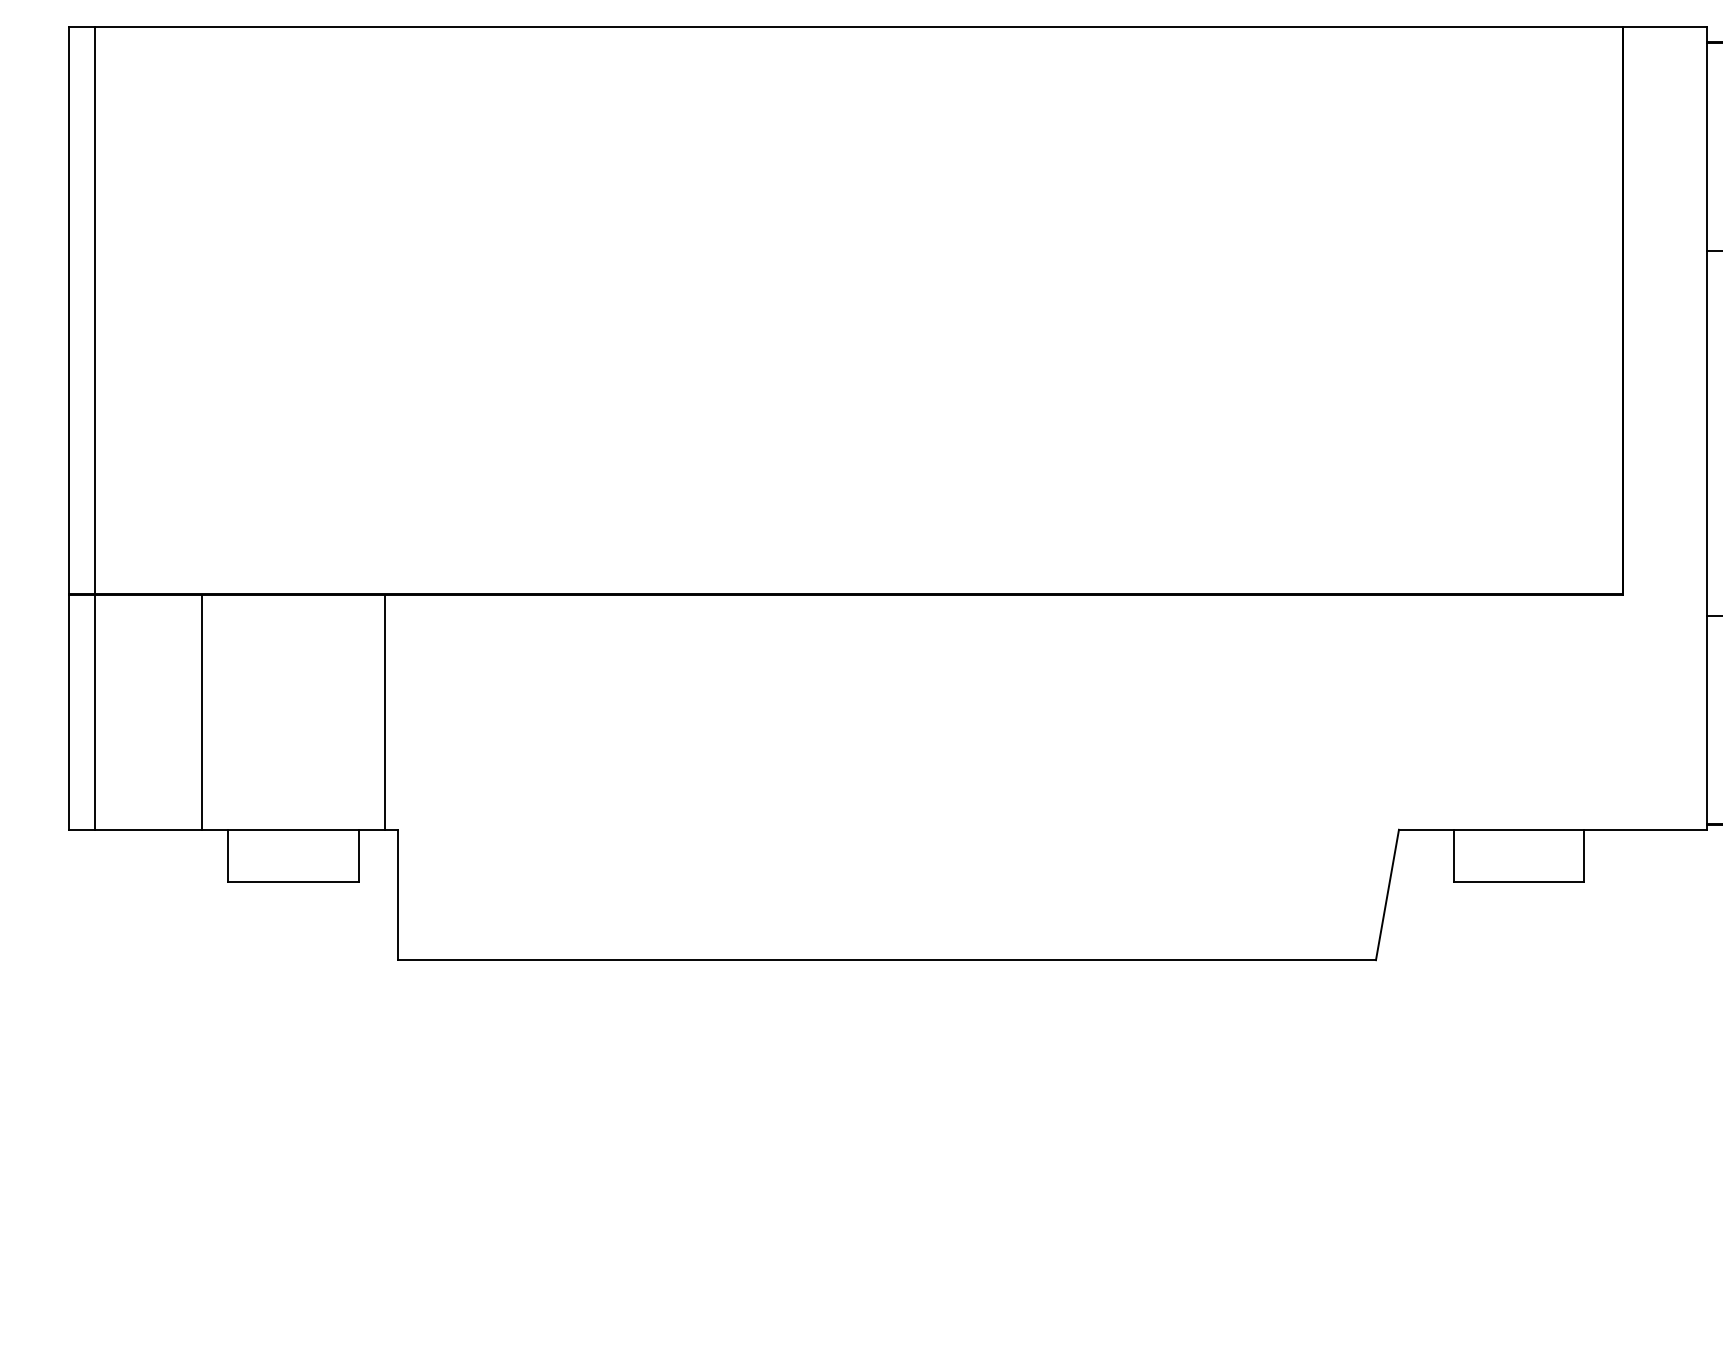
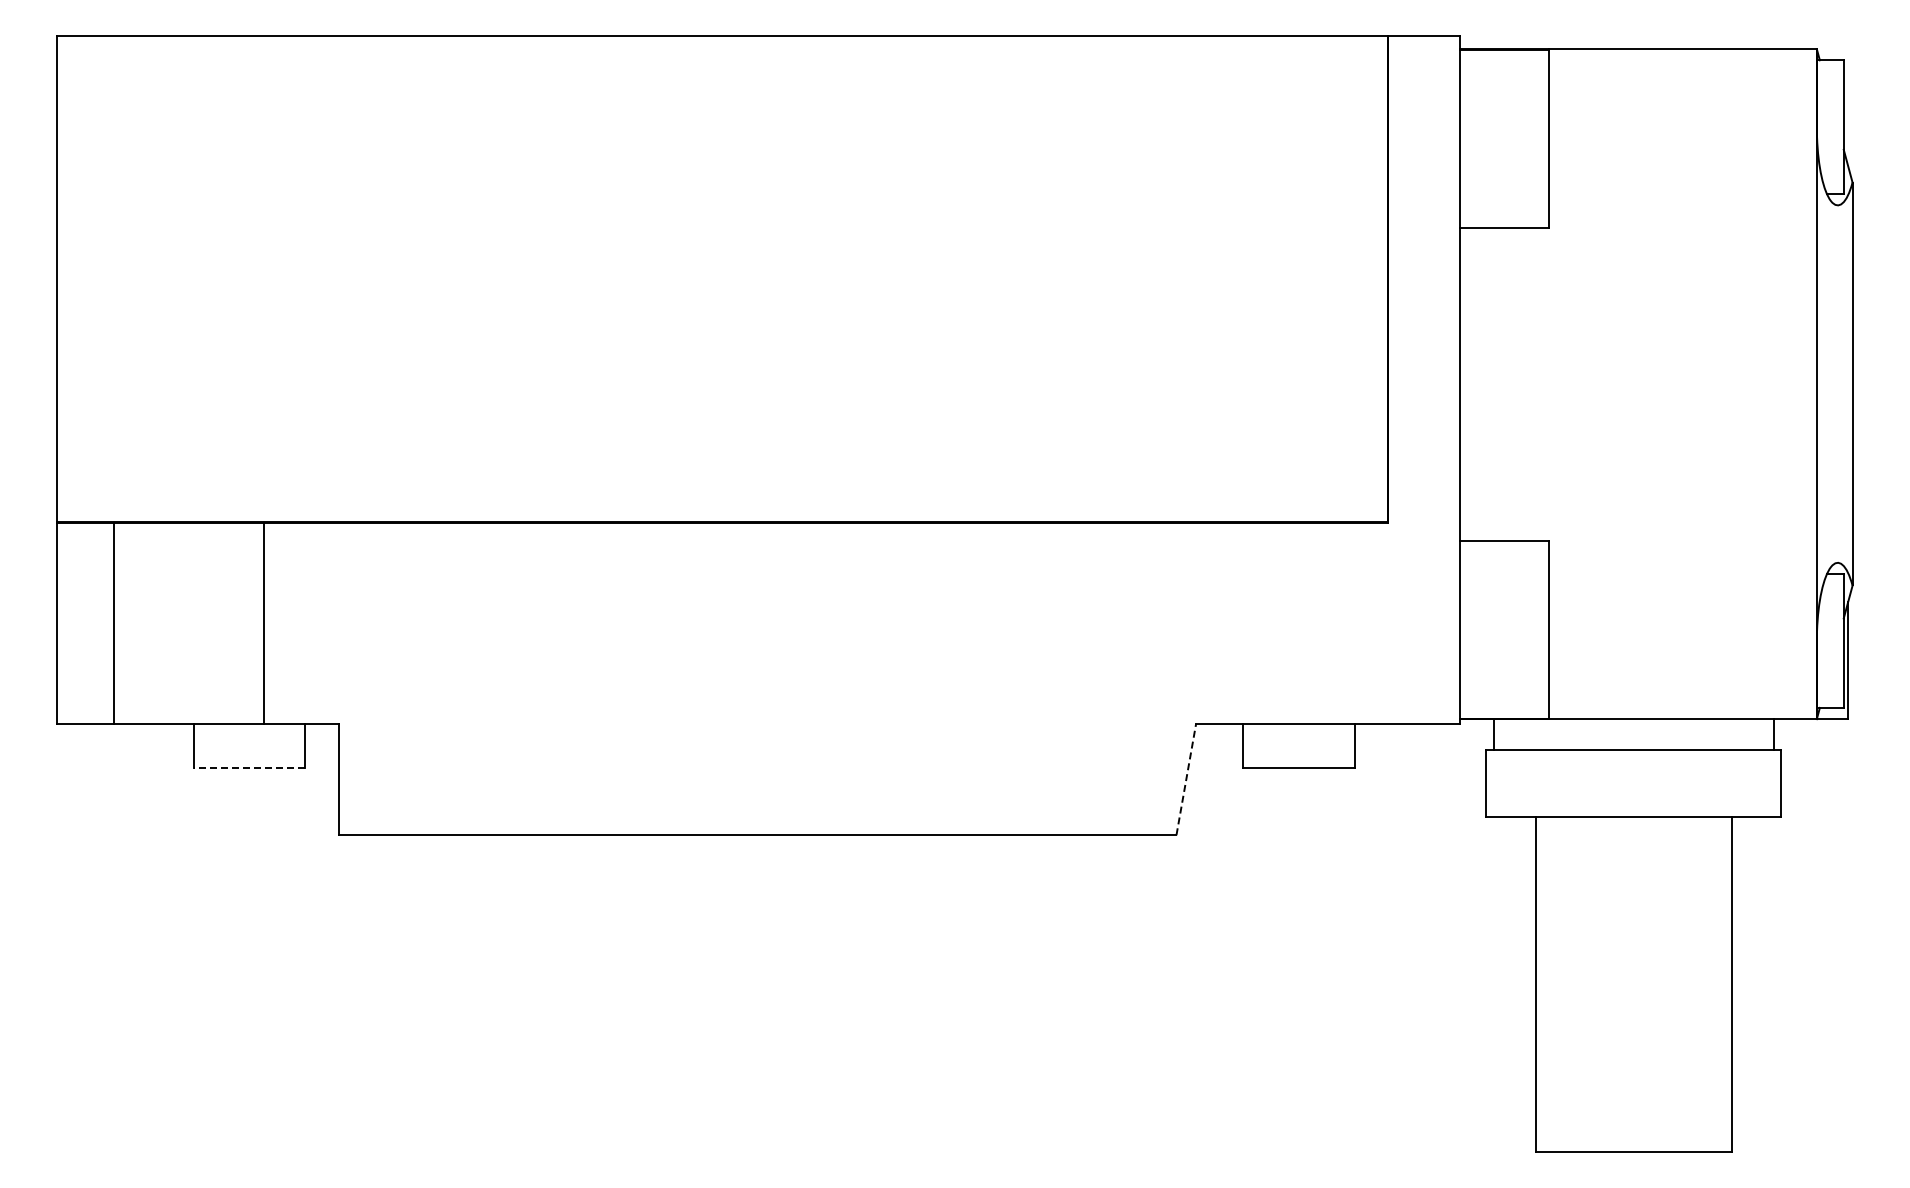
line: (94, 428) -> (79, 379), removed
line: (202, 711) -> (114, 622), moved
line: (384, 711) -> (263, 622), moved
line: (293, 882) -> (249, 768), solid -> dashed
line: (1387, 895) -> (1186, 779), solid -> dashed

